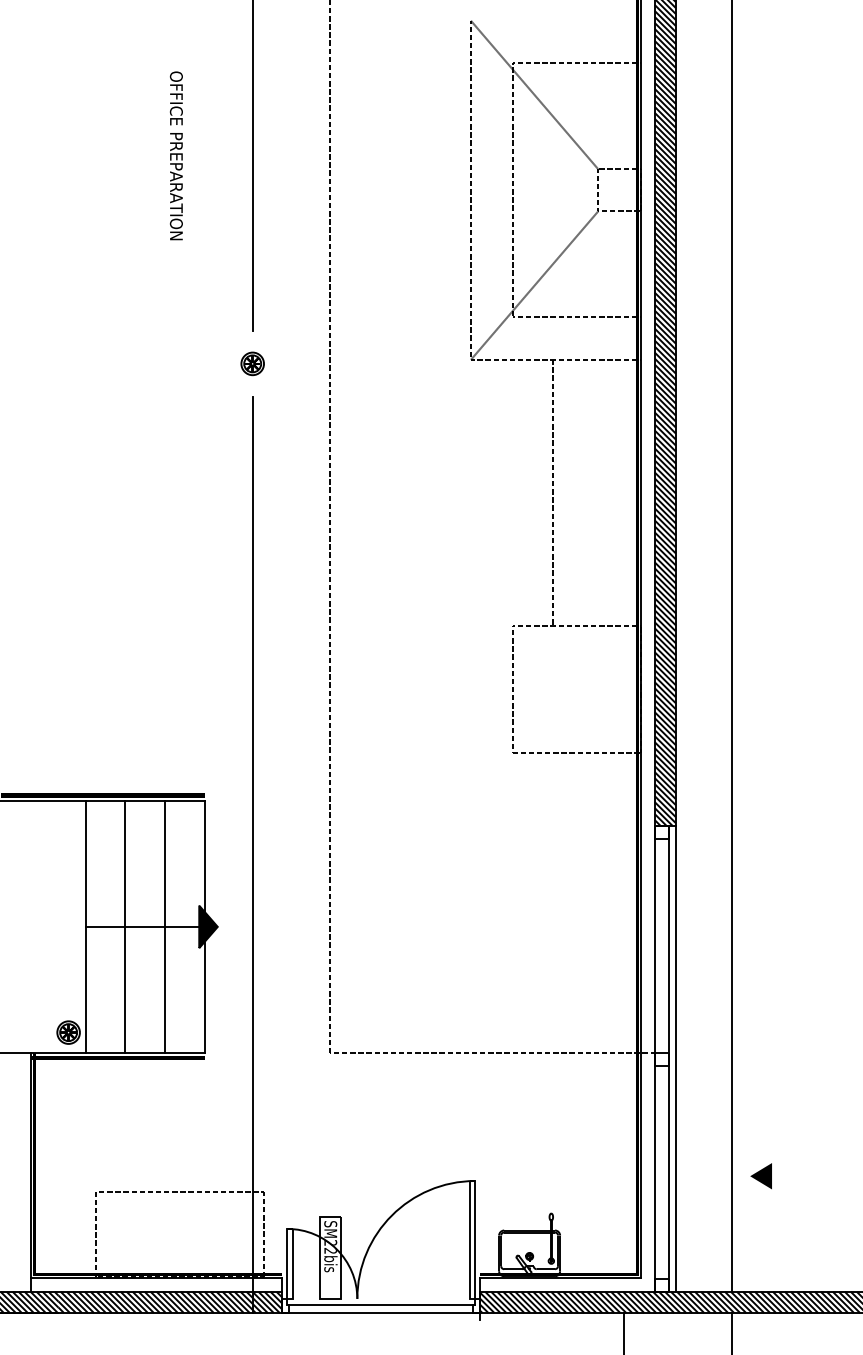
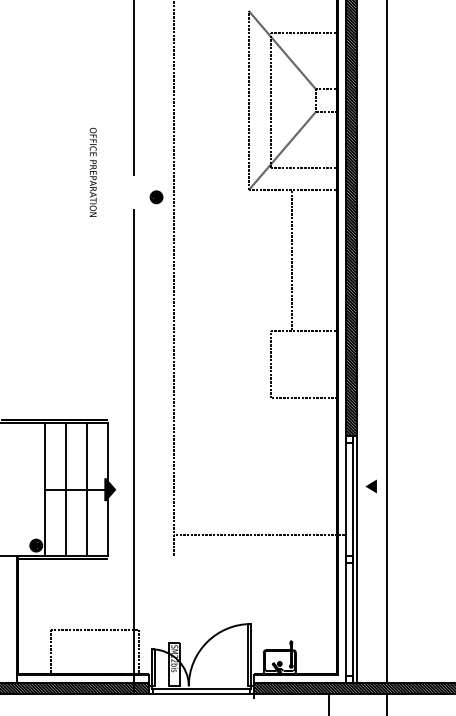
text: (175, 154) -> (92, 171), moved
part: (252, 364) -> (156, 197), moved
line: (491, 1053) -> (259, 535), moved
line: (759, 1176) -> (370, 486), moved

